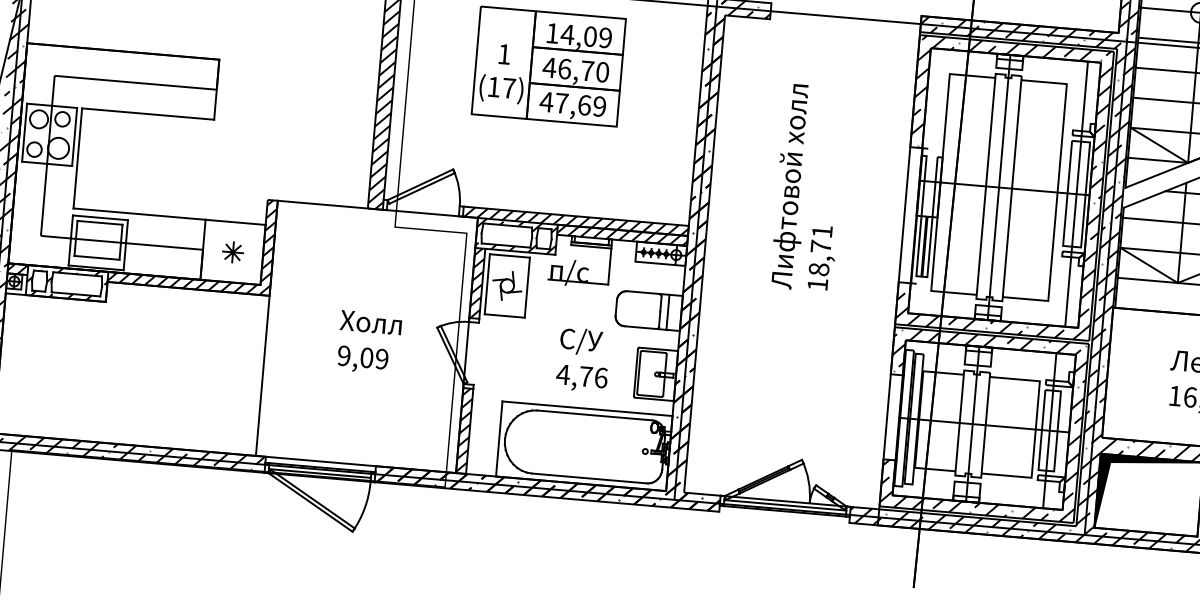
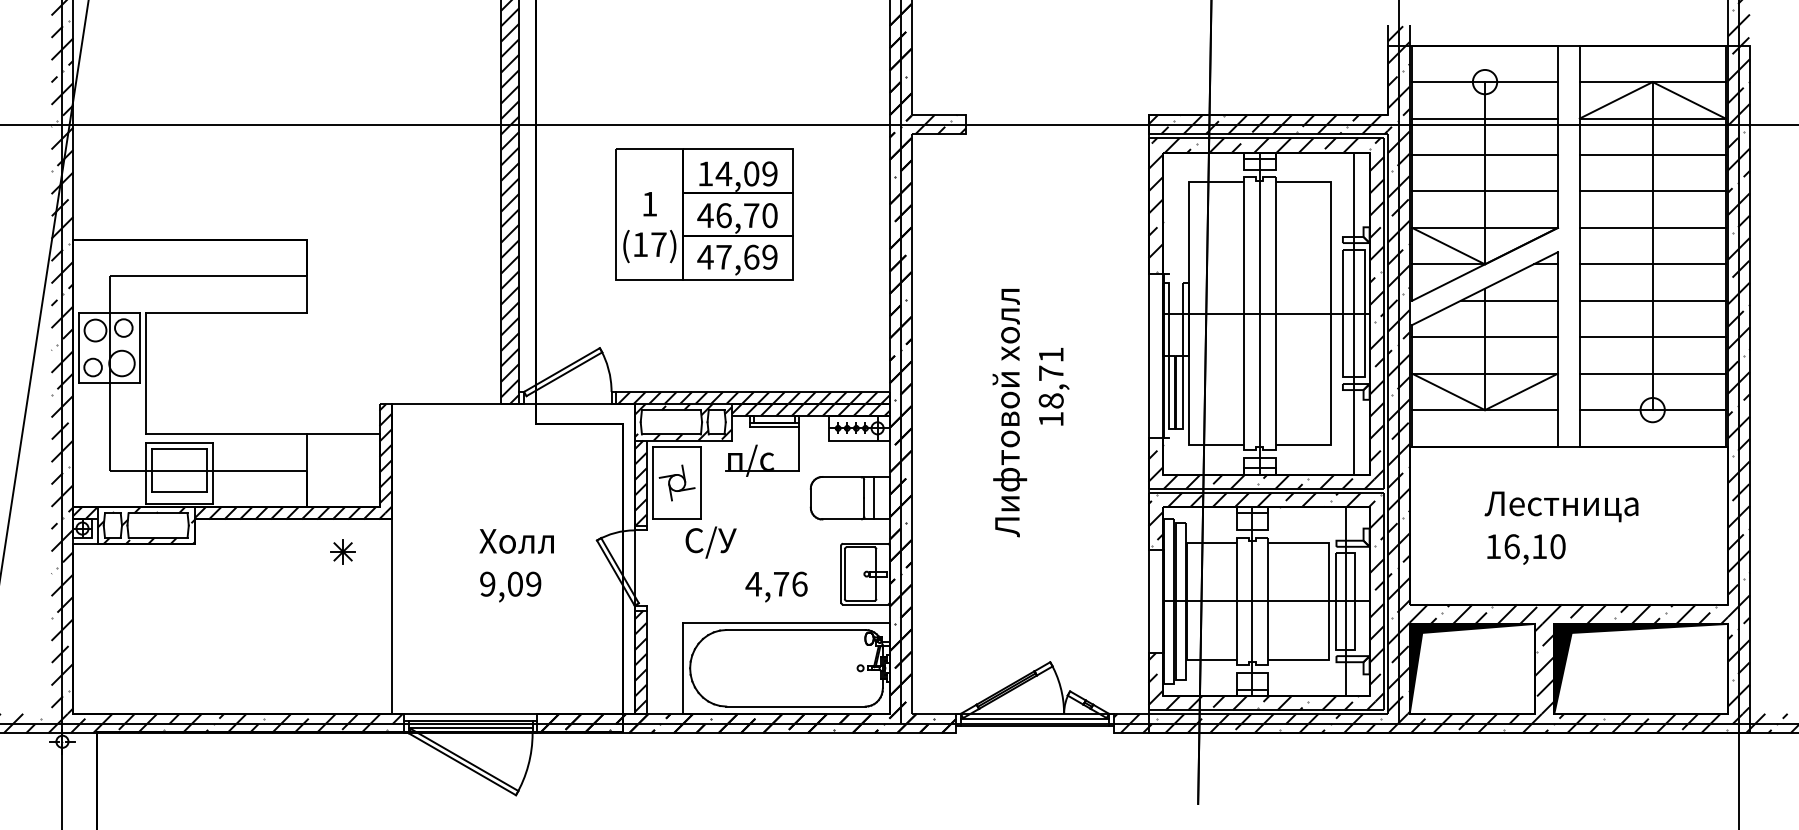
text: (791, 187) -> (1009, 413), moved
part: (232, 252) -> (342, 551), moved
text: (821, 257) -> (1053, 386), moved
text: (580, 341) -> (710, 542), moved

